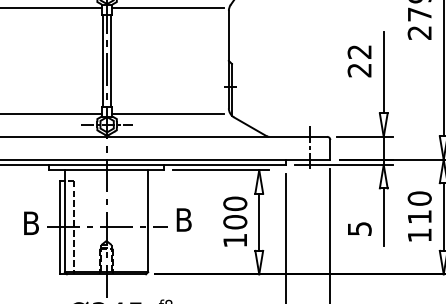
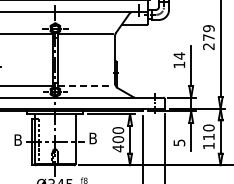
text: (359, 61) -> (179, 60), 22 -> 14
line: (168, 114) -> (85, 86), solid -> dashed
text: (233, 240) -> (117, 148), 100 -> 400

